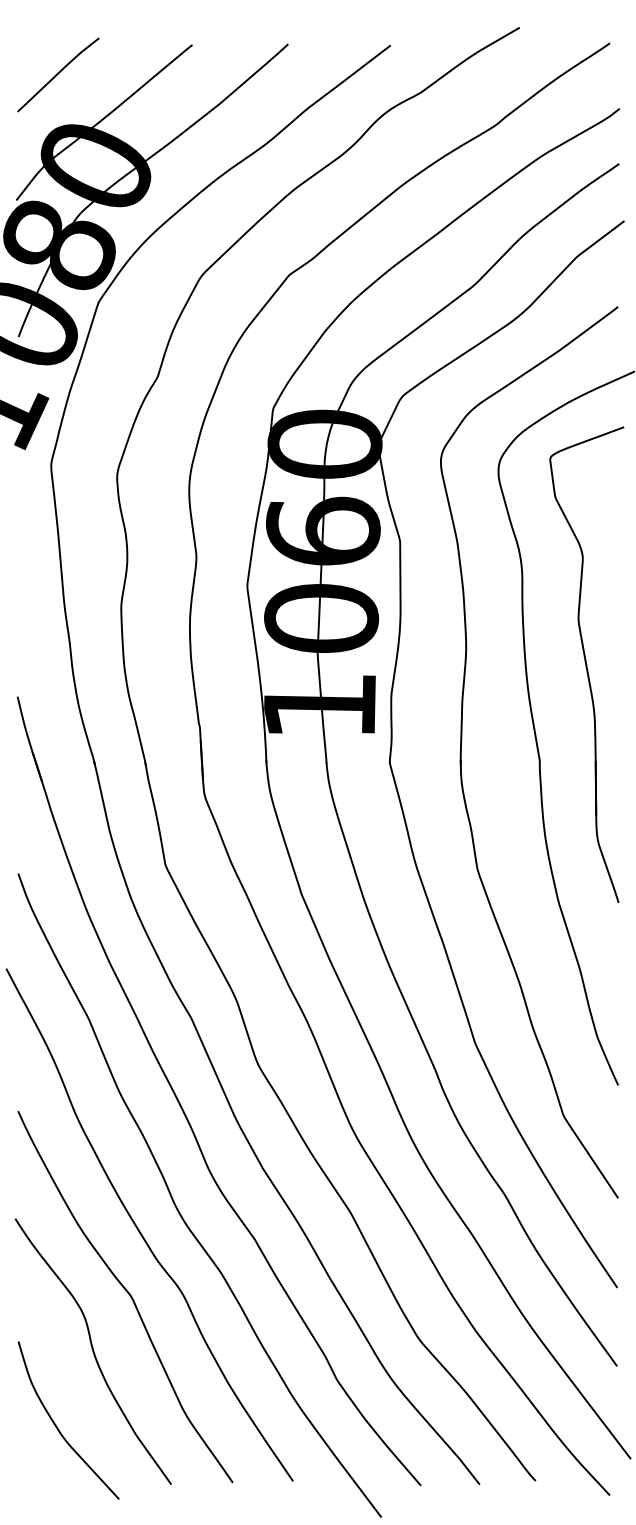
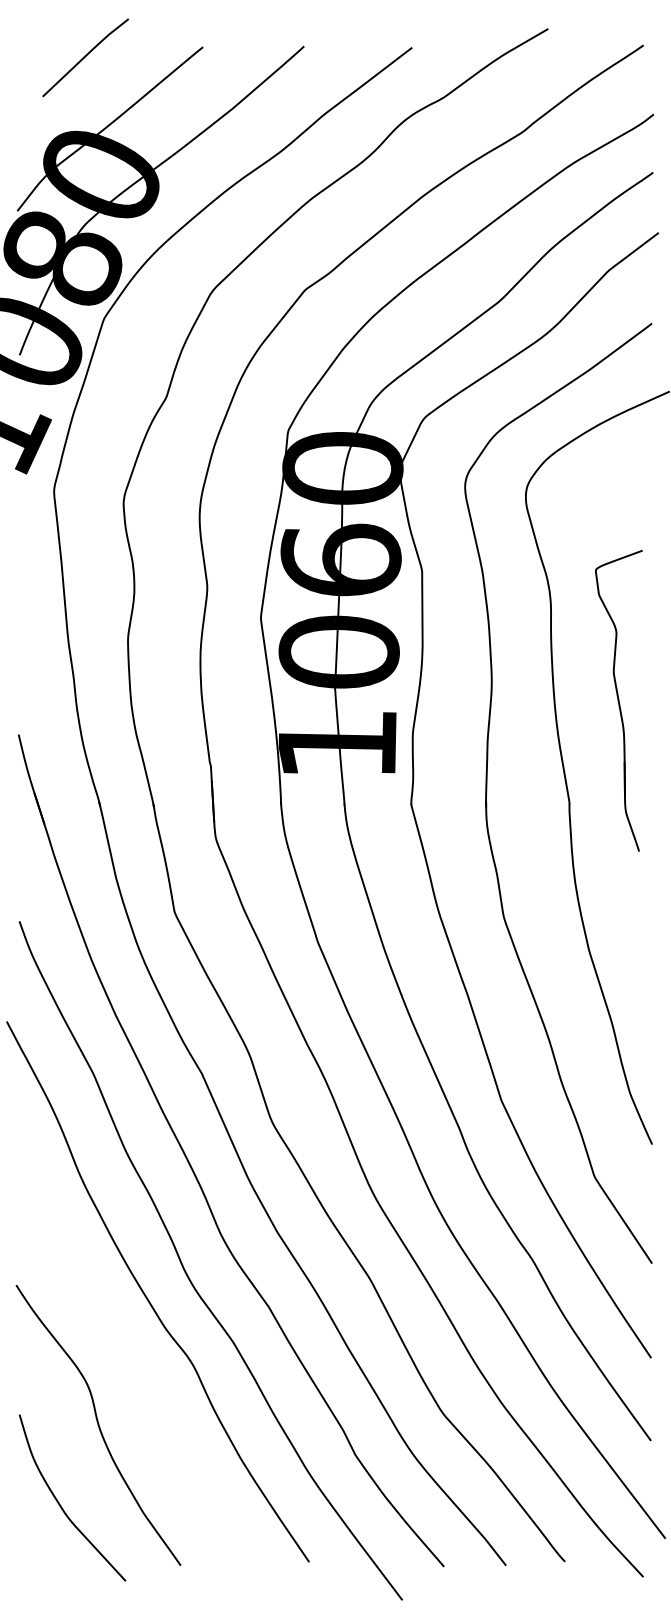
curve: (58, 74) -> (85, 57), moved
part: (586, 664) -> (618, 700), size x0.6
curve: (129, 1295) -> (136, 1366), removed

